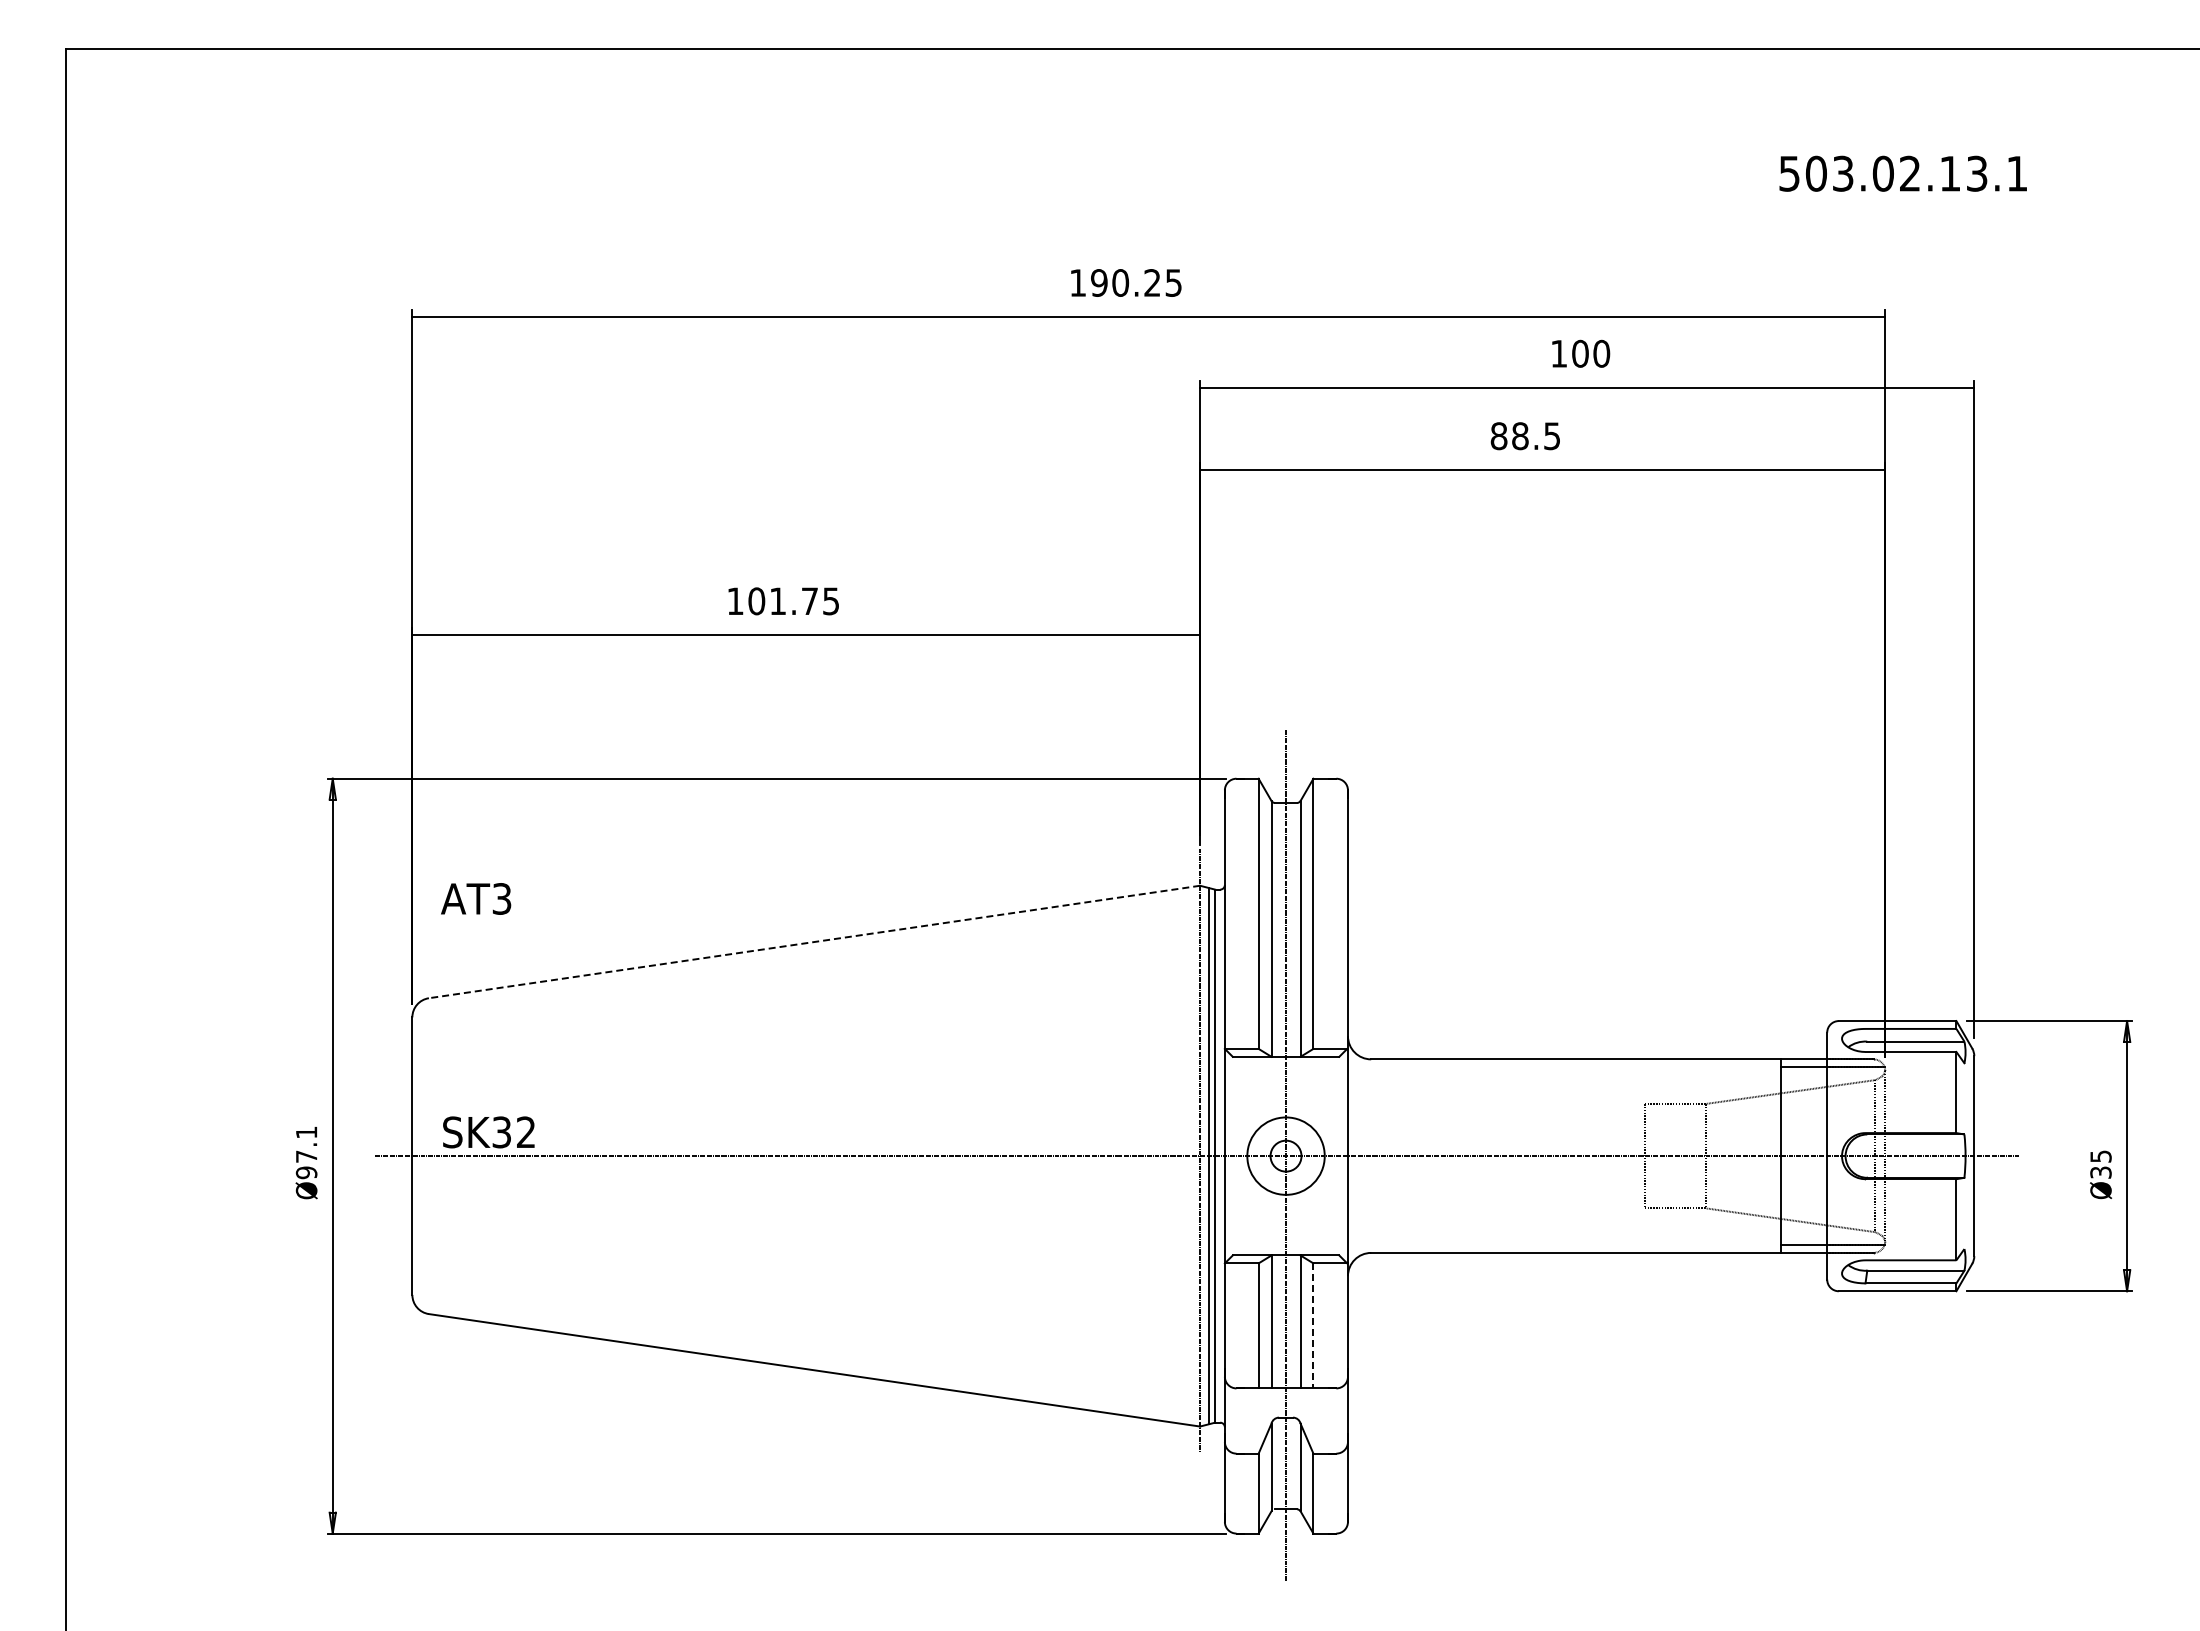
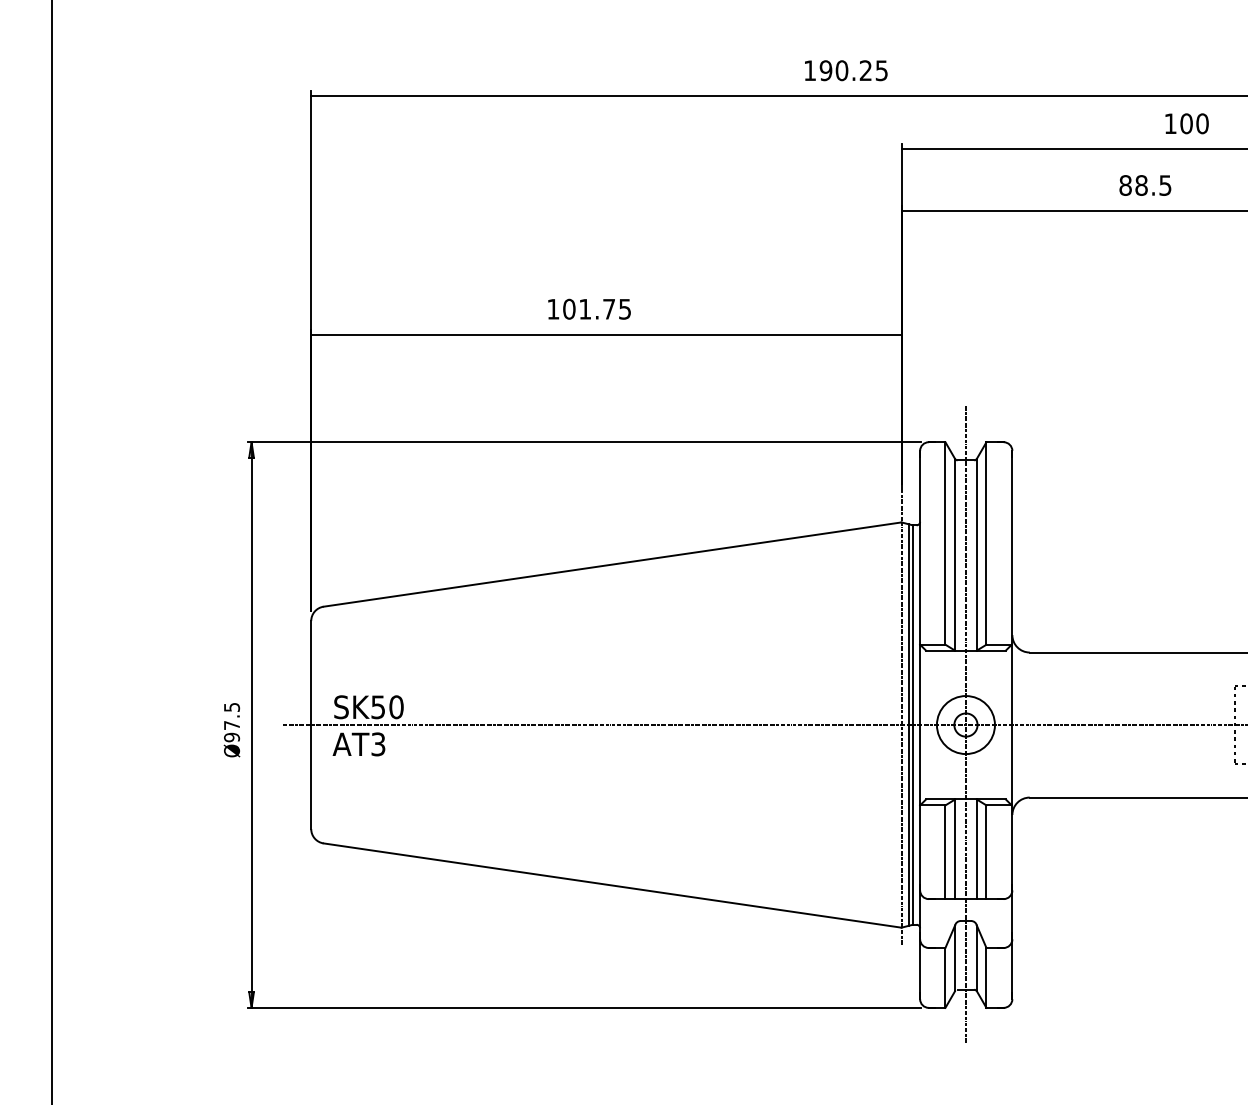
text: (476, 898) -> (359, 744), moved
line: (814, 942) -> (612, 564), dashed -> solid
text: (306, 1132) -> (231, 707), Ø97.1 -> Ø97.5
text: (514, 1132) -> (387, 707), SK32 -> SK50
line: (1313, 1325) -> (986, 851), dashed -> solid

